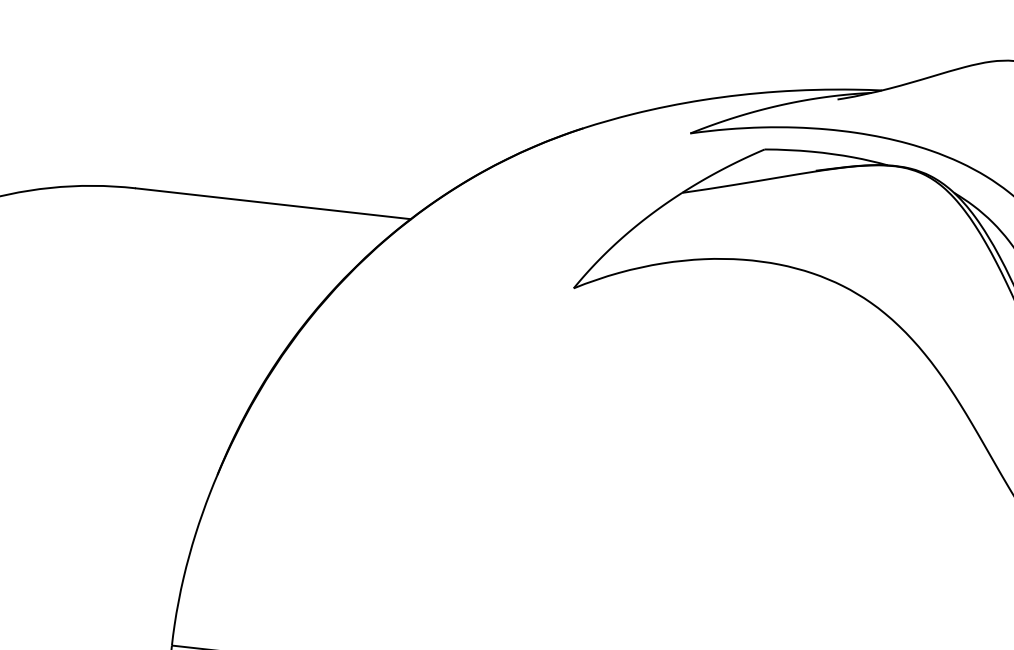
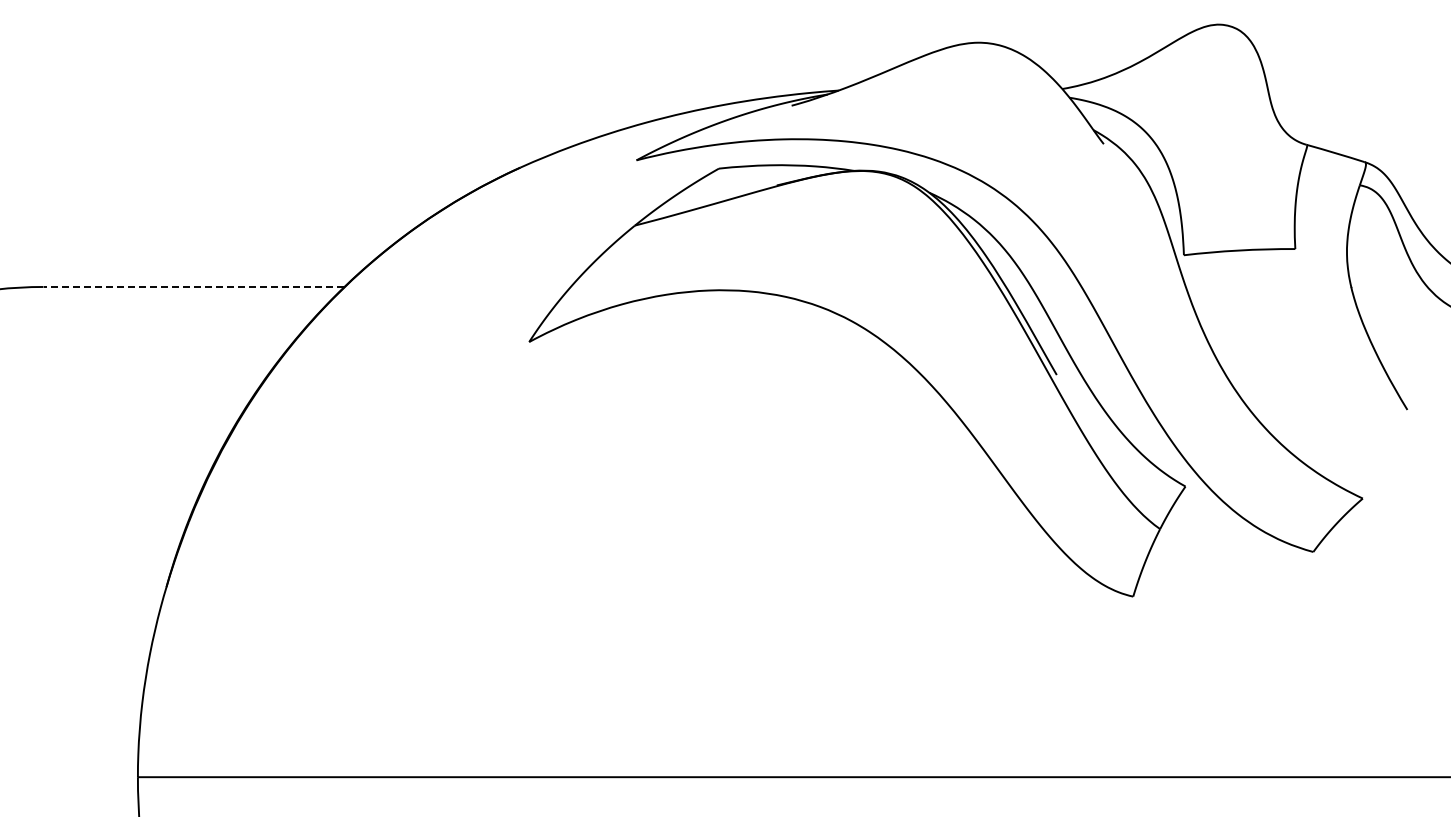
line: (272, 203) -> (193, 286), solid -> dashed

